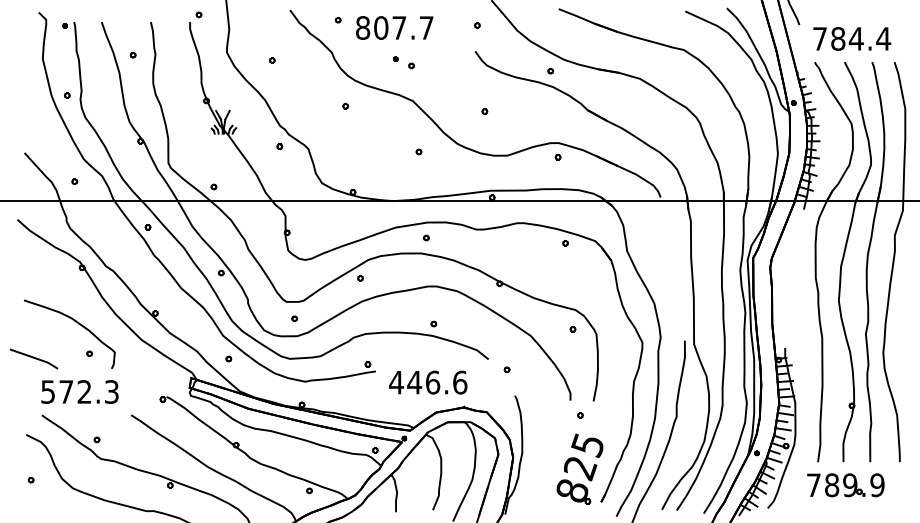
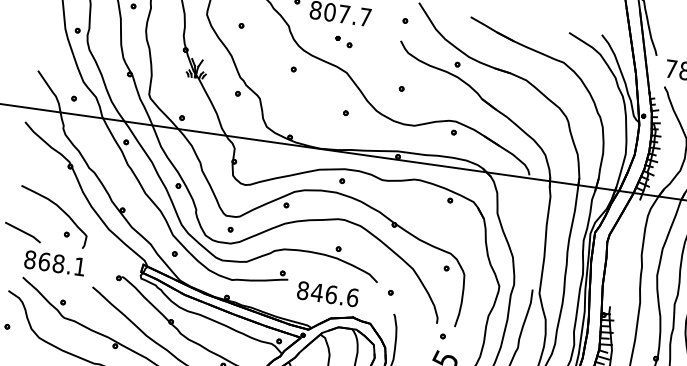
text: (396, 382) -> (303, 290), 446.6 -> 846.6
text: (79, 391) -> (54, 262), 572.3 -> 868.1

